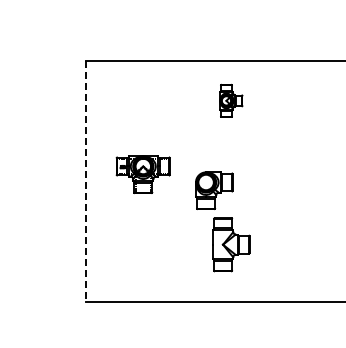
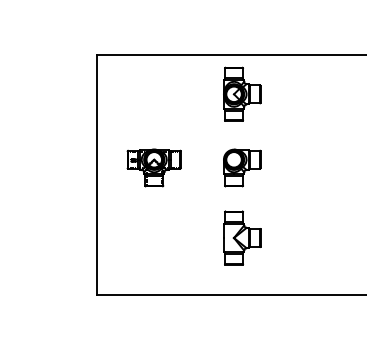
part: (231, 100) -> (242, 93), size x1.67
line: (86, 182) -> (97, 175), dashed -> solid
part: (214, 190) -> (242, 167), moved

